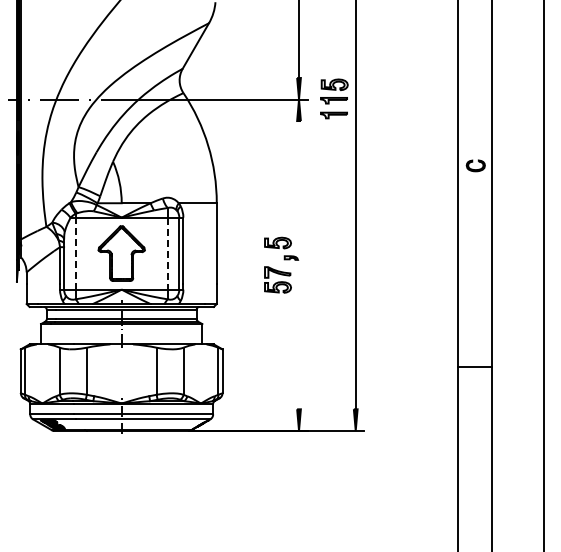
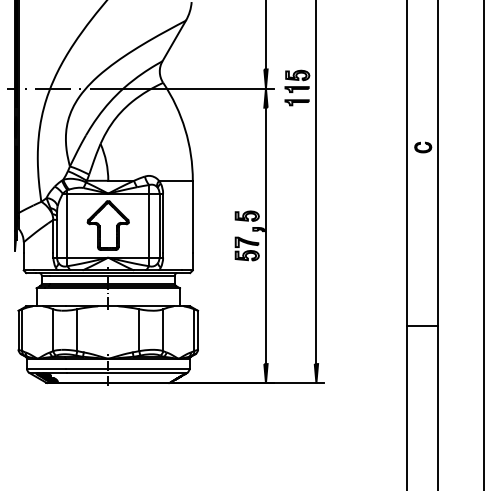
line: (75, 253) -> (67, 225), dashed -> solid
line: (167, 254) -> (149, 226), dashed -> solid
line: (299, 265) -> (266, 236), added

